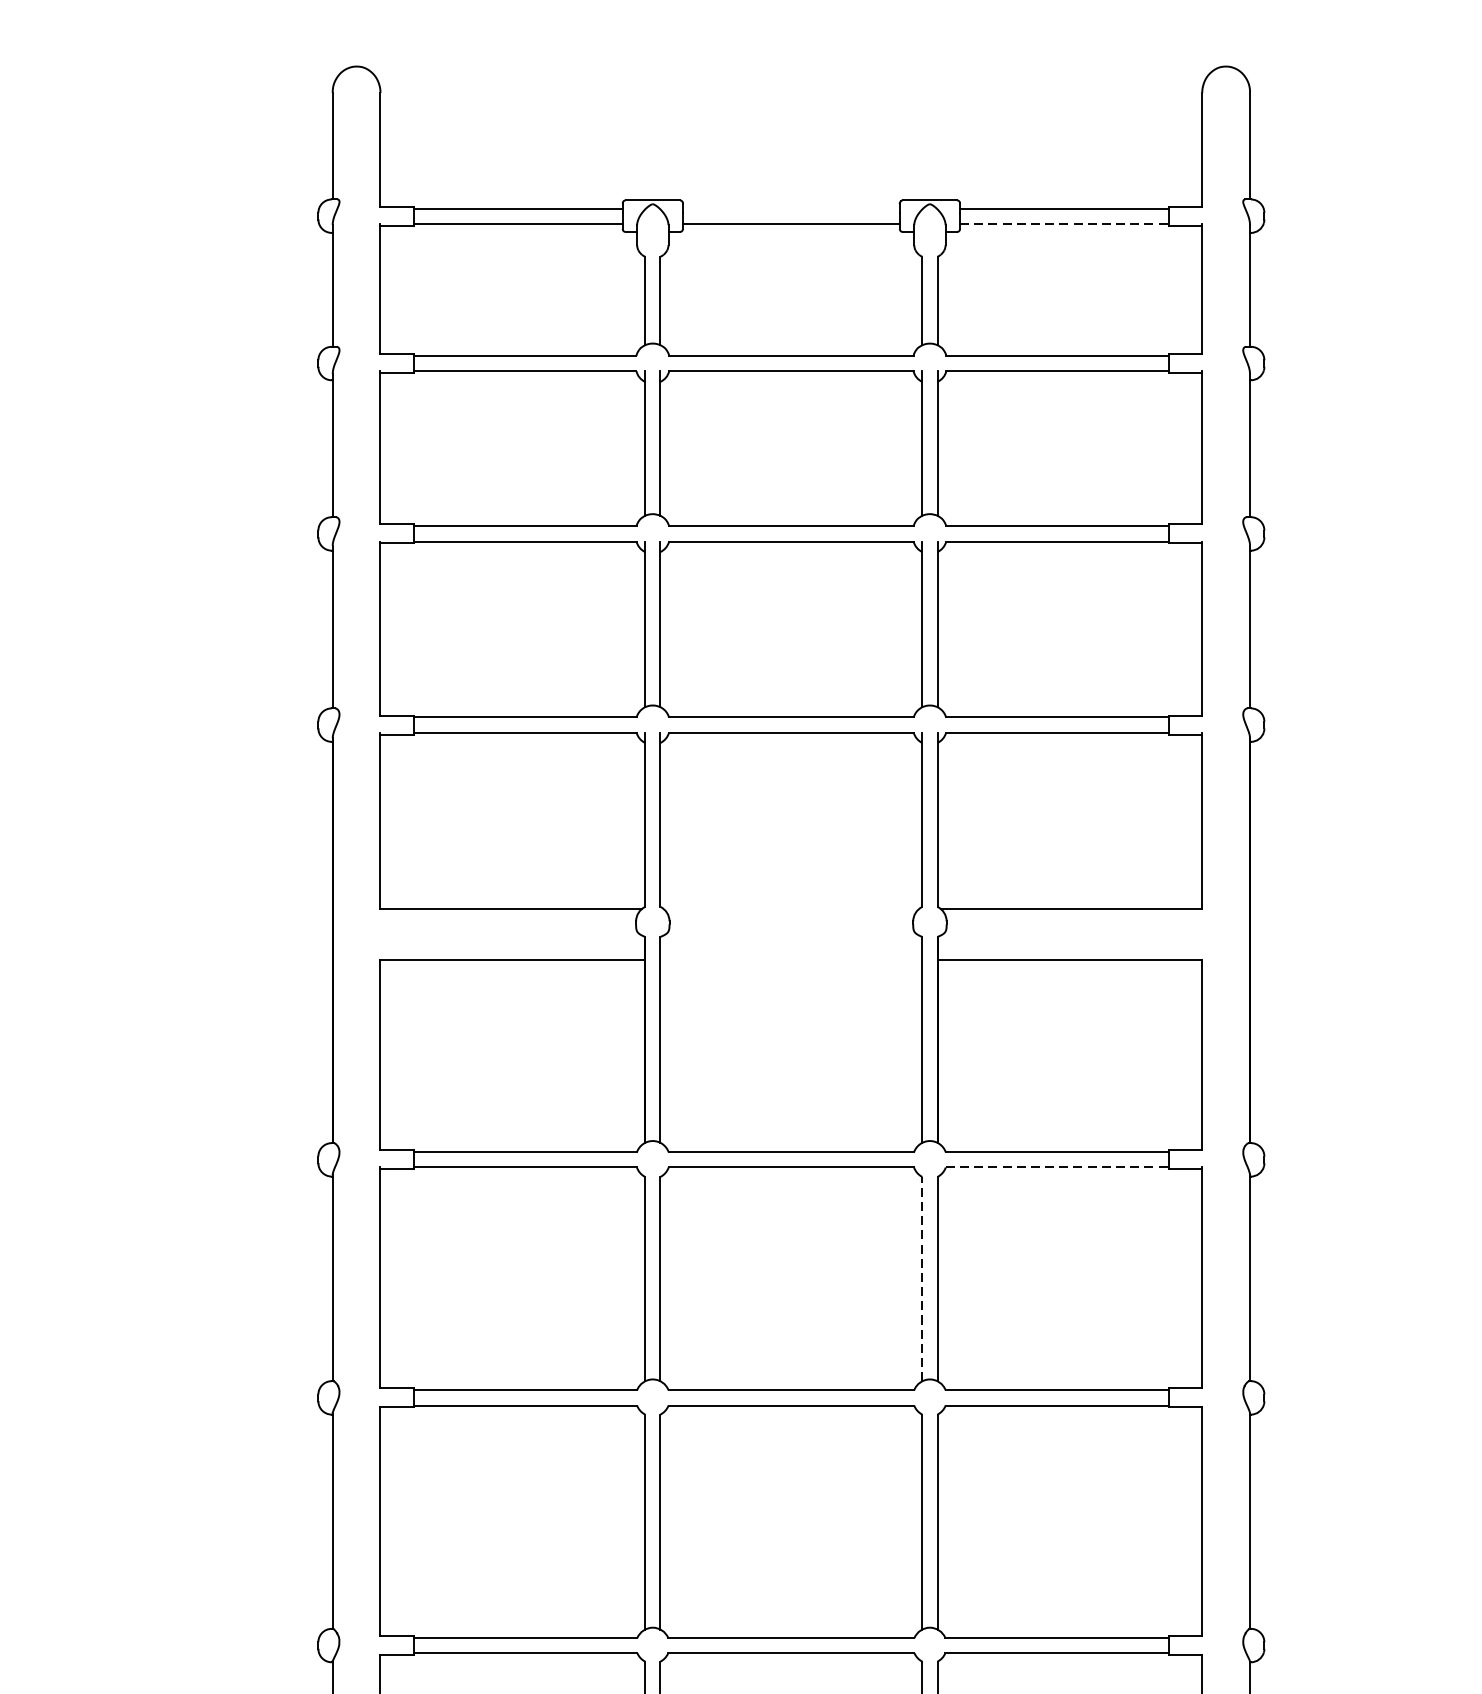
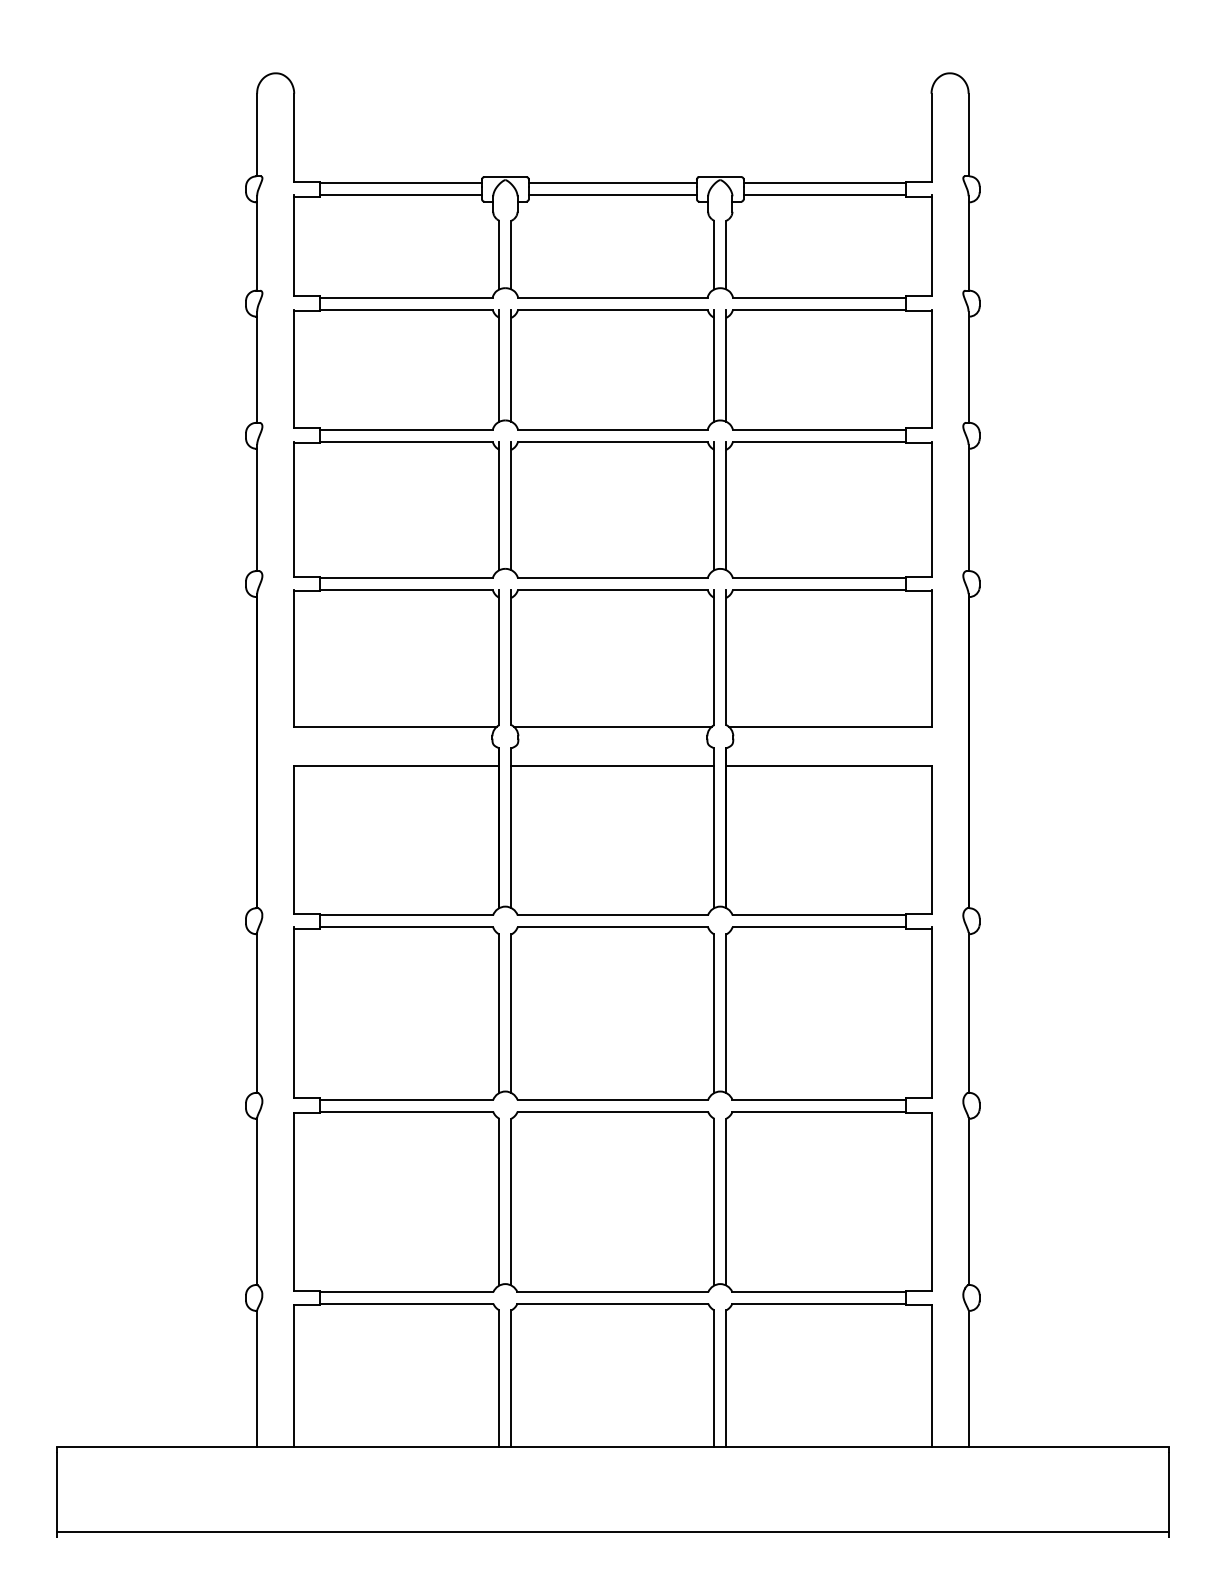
line: (790, 208) -> (612, 183), added
line: (1064, 224) -> (824, 195), dashed -> solid
line: (790, 908) -> (612, 726), added
line: (790, 960) -> (612, 766), added
line: (1057, 1167) -> (819, 927), dashed -> solid
line: (922, 1278) -> (714, 1013), dashed -> solid

